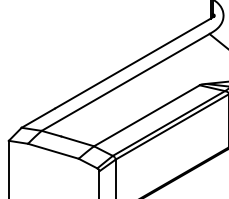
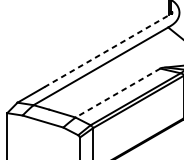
line: (134, 62) -> (108, 50), solid -> dashed
line: (146, 115) -> (117, 92), solid -> dashed

